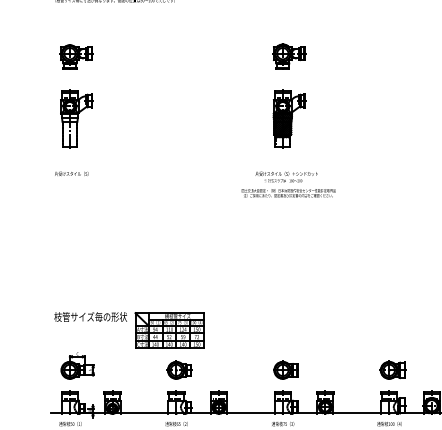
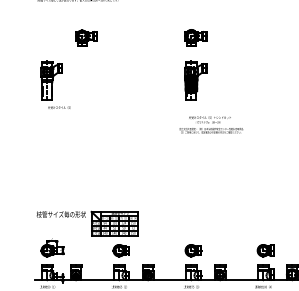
part: (76, 55) -> (86, 37), moved
text: (71, 173) -> (59, 107), moved
text: (288, 183) -> (211, 124), moved

